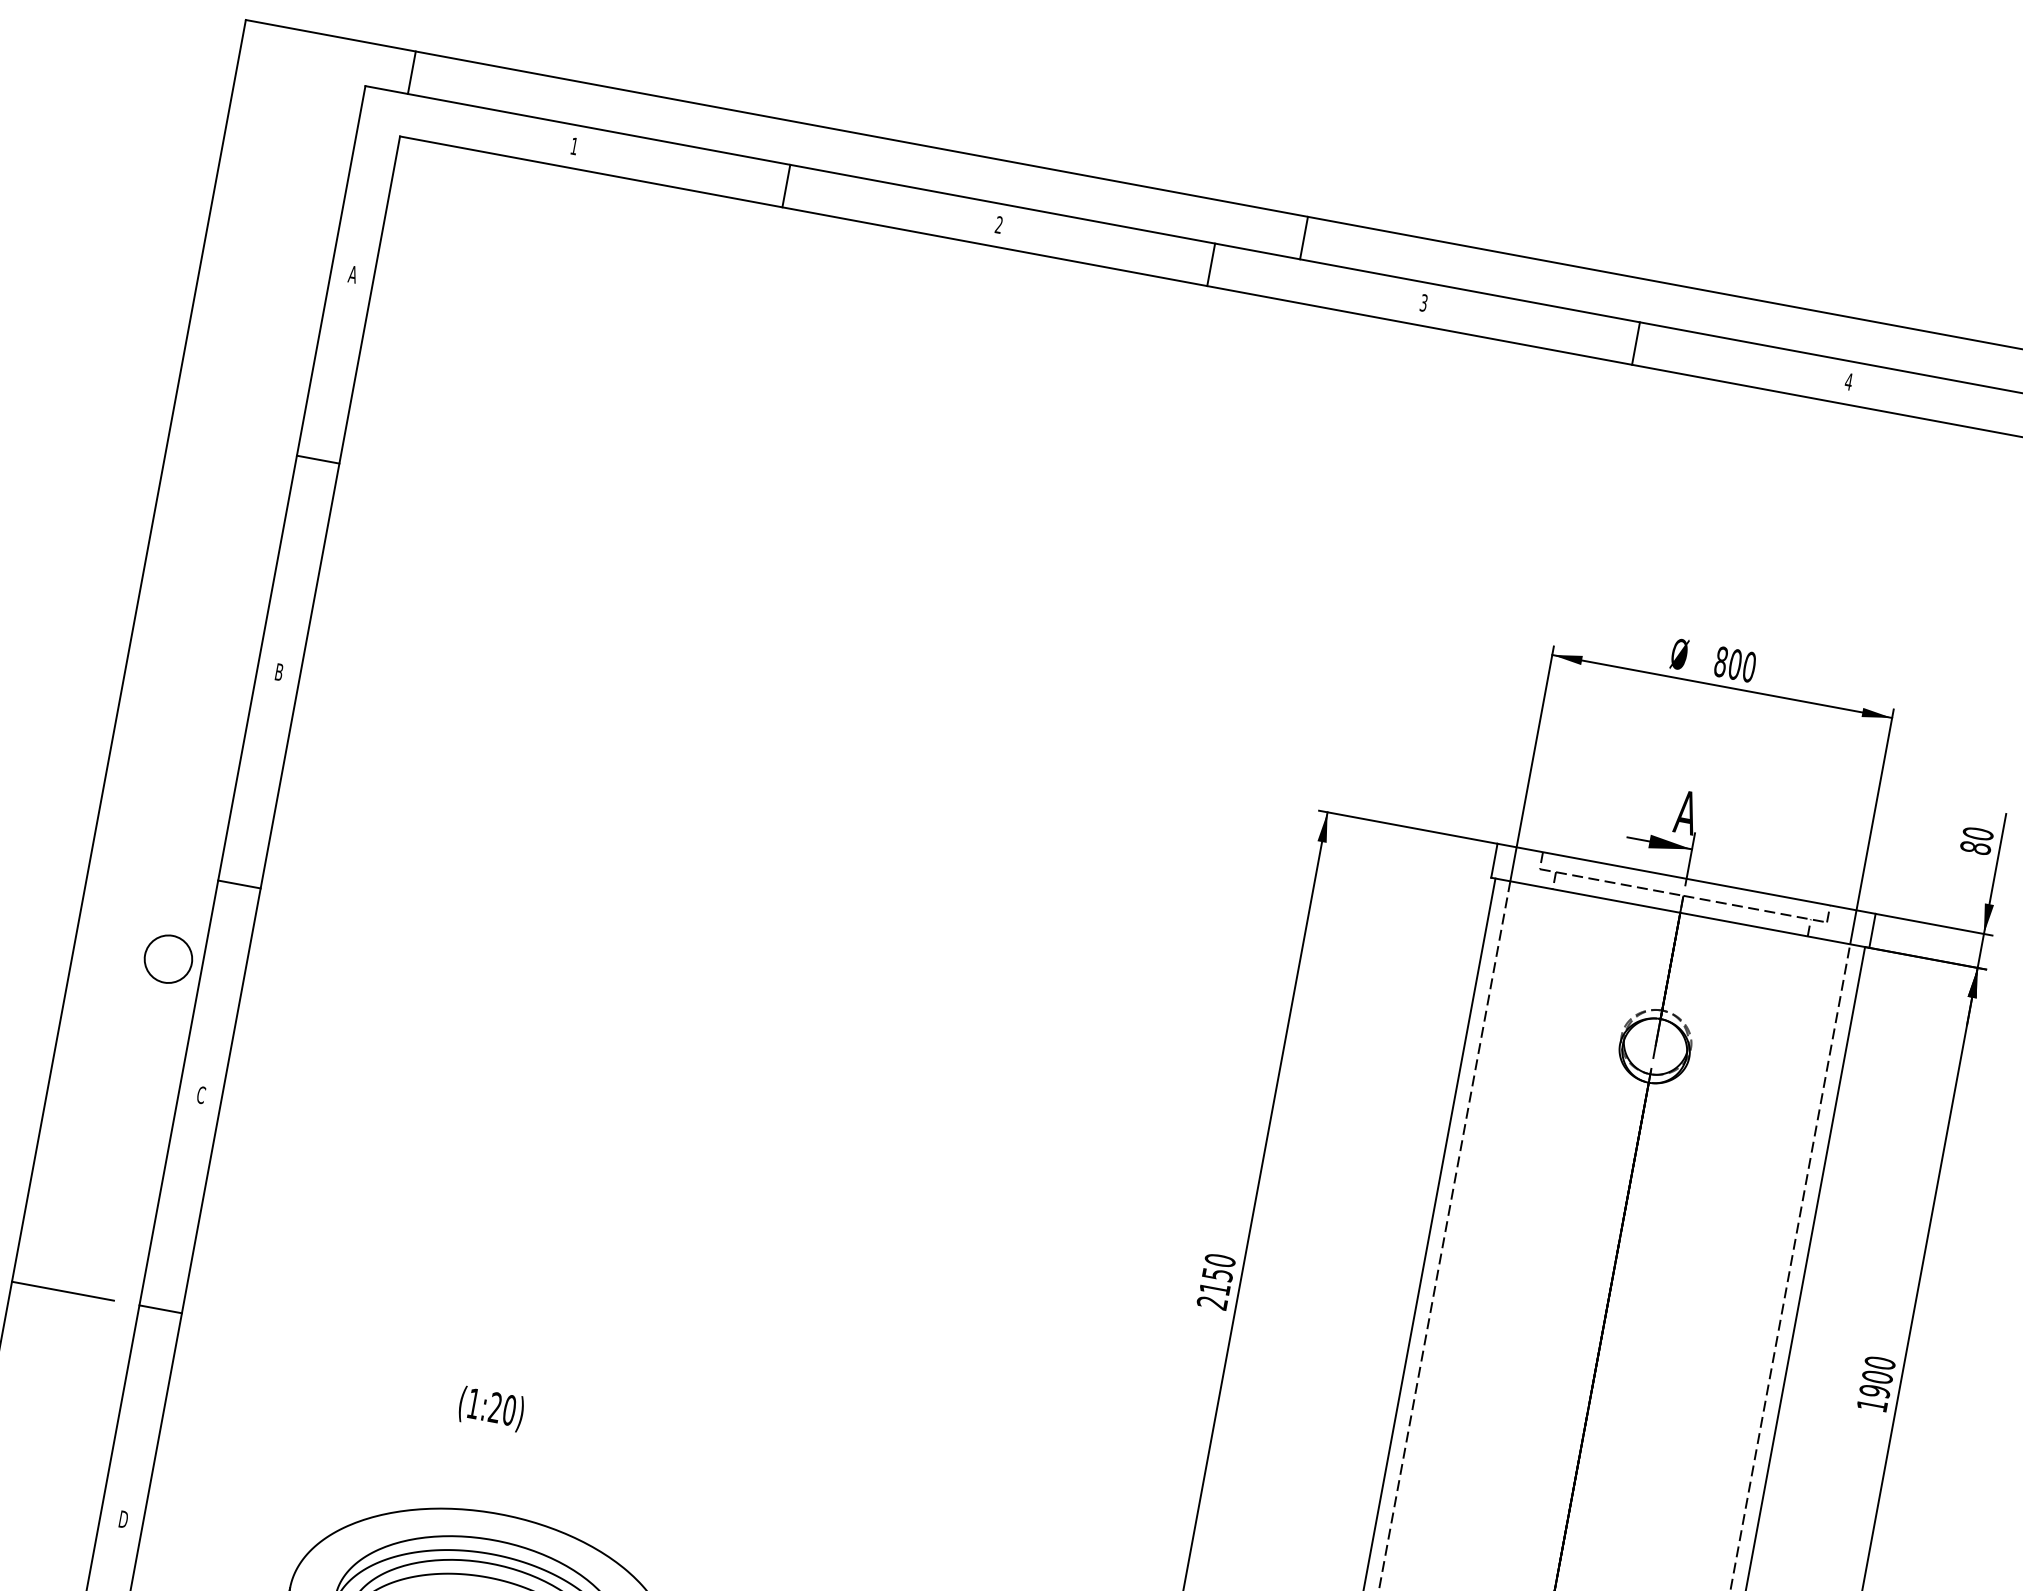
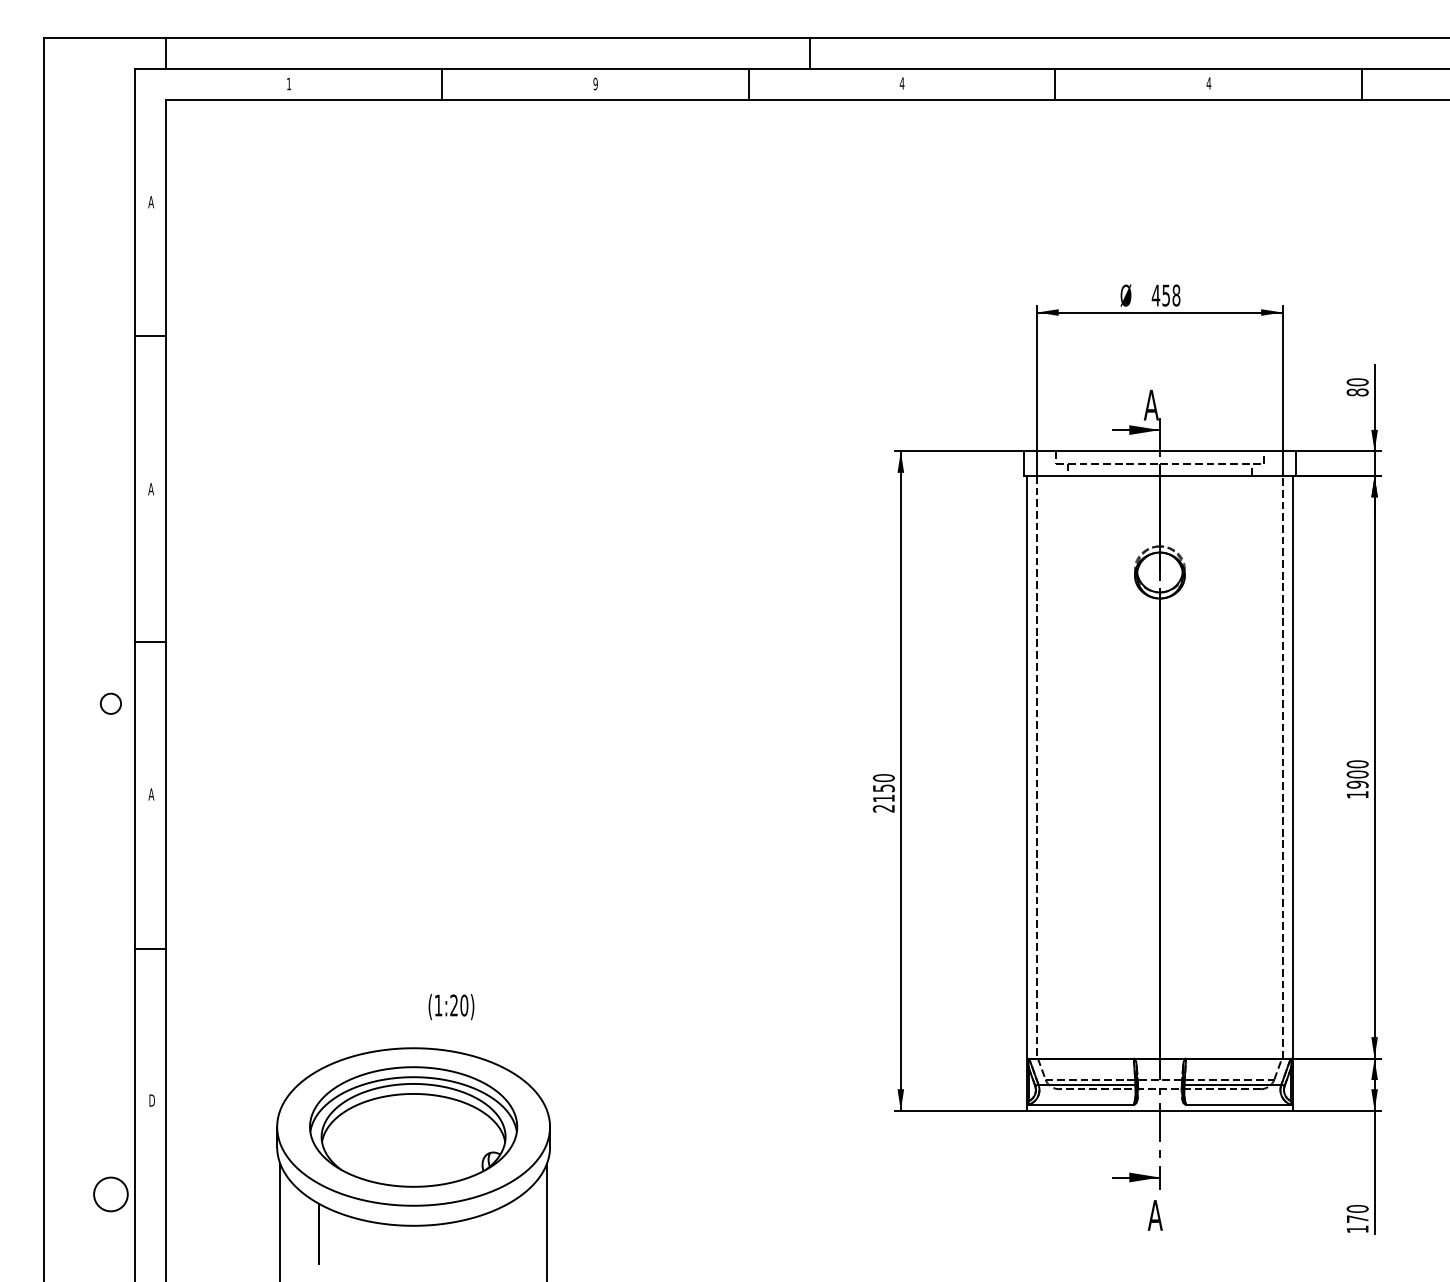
text: (998, 225) -> (595, 84), 2 -> 9
text: (1422, 302) -> (901, 83), 3 -> 4
text: (1734, 664) -> (1165, 295), 800 -> 458
text: (278, 672) -> (150, 489), B -> A
circle: (167, 958) -> (110, 703), size x0.6
text: (201, 1095) -> (151, 794), C -> A
line: (63, 1291) -> (80, 949), removed
text: (491, 1409) -> (451, 1007), moved

